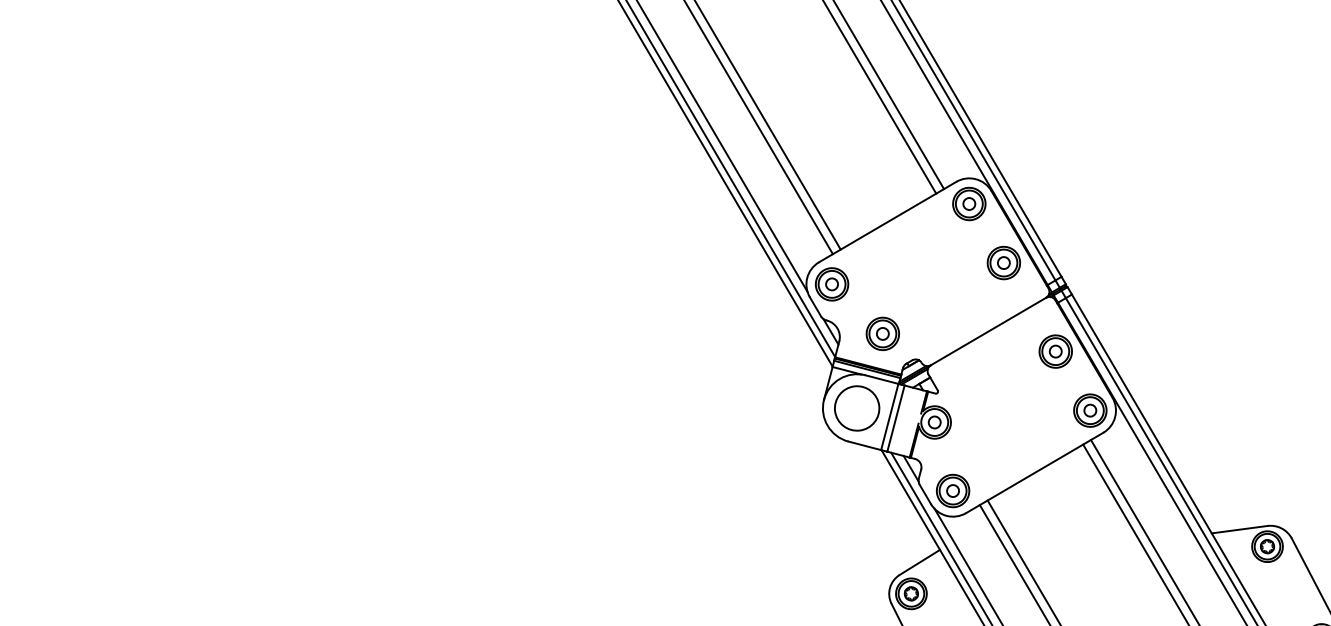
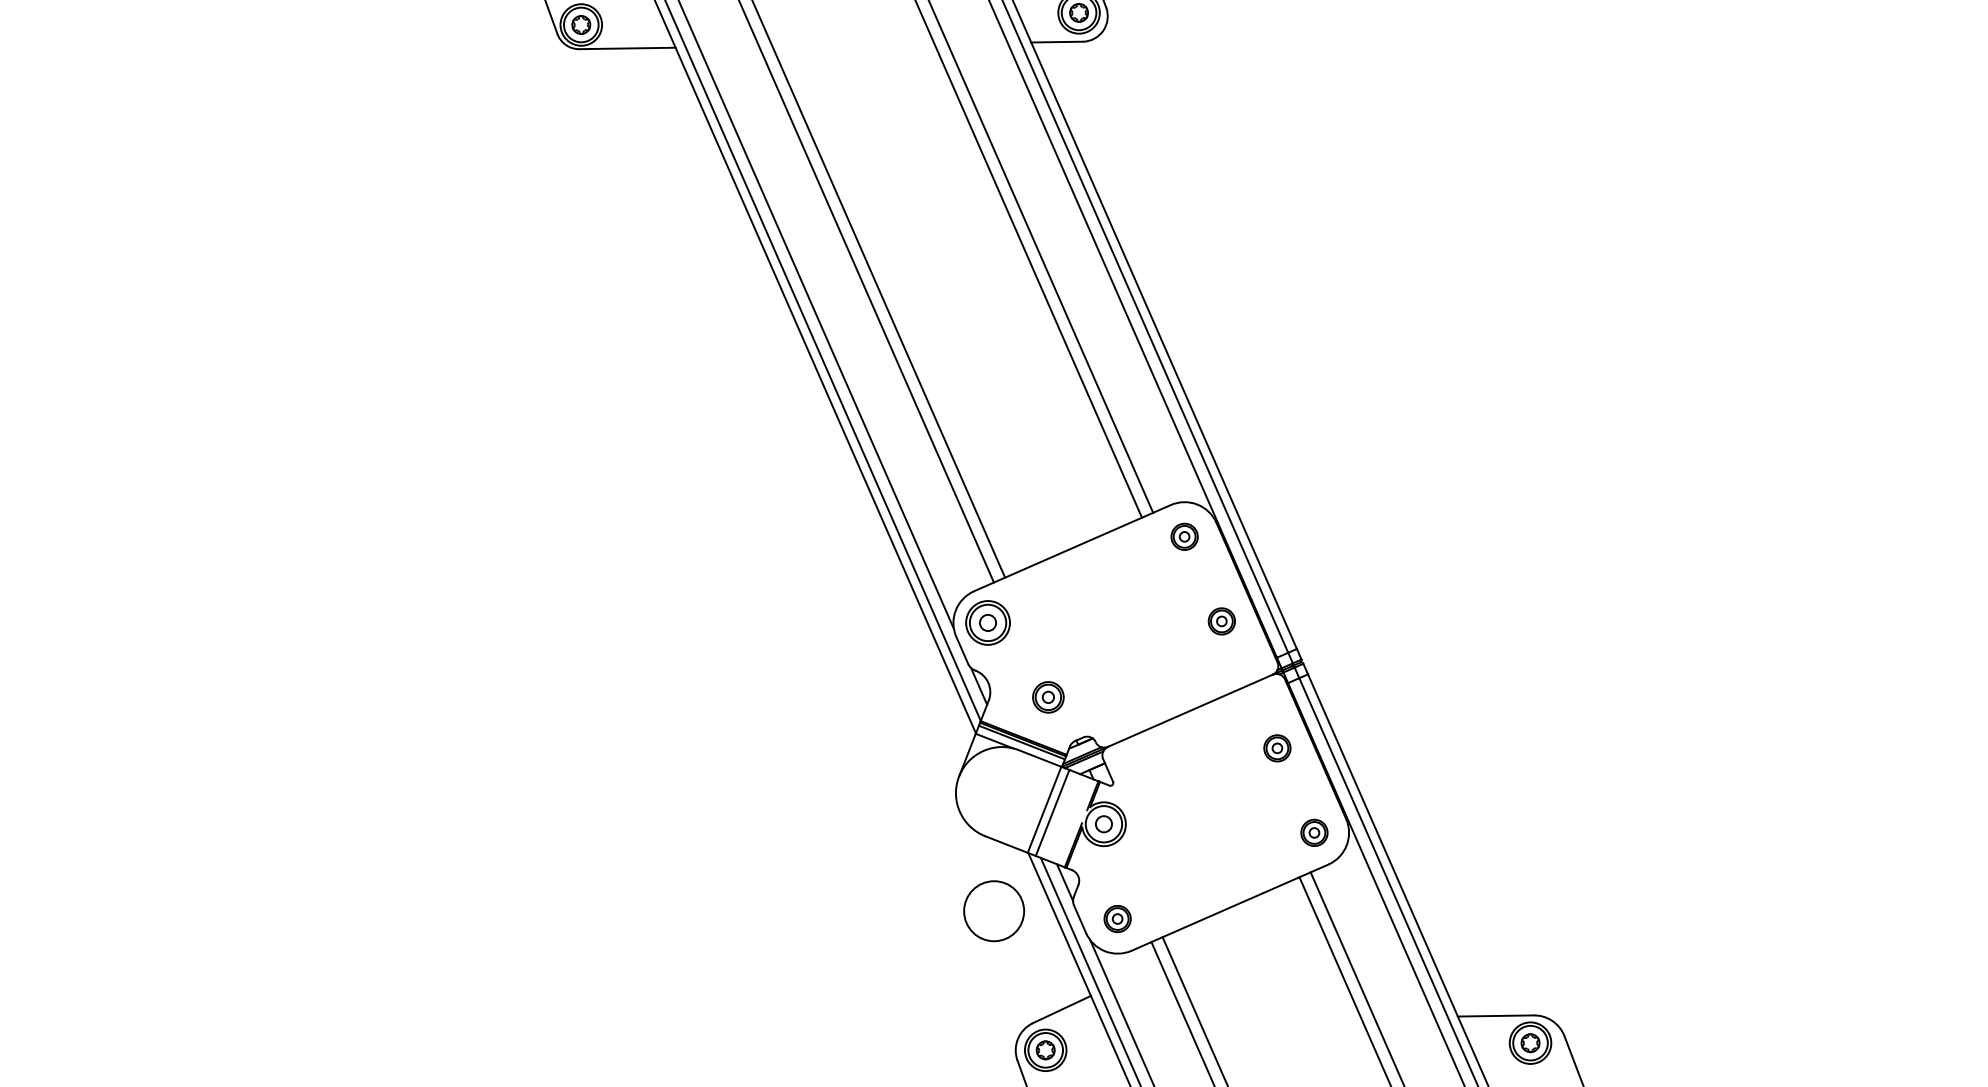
part: (969, 203) -> (1184, 536), size x0.6
part: (1003, 263) -> (1221, 621), size x0.6
part: (882, 334) -> (1048, 697), size x0.7
part: (1055, 351) -> (1277, 748), size x0.6
circle: (856, 408) -> (993, 911), moved
part: (1090, 410) -> (1314, 832), size x0.6
part: (952, 490) -> (1117, 918), size x0.6

